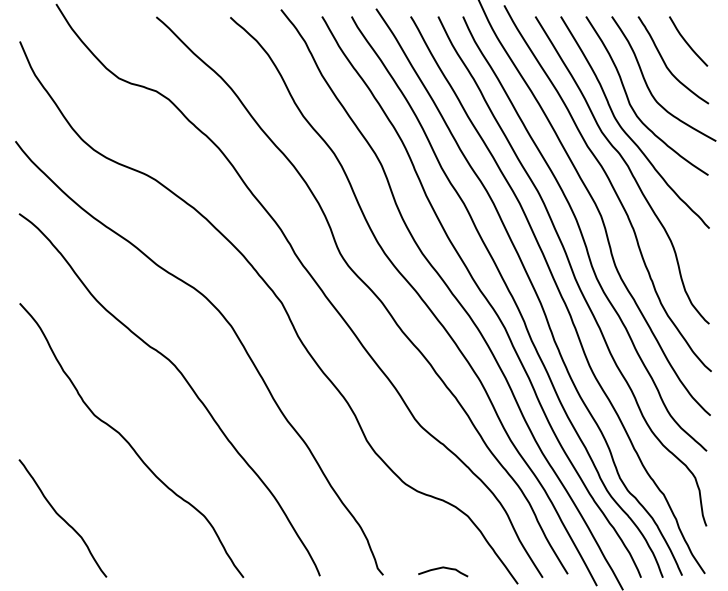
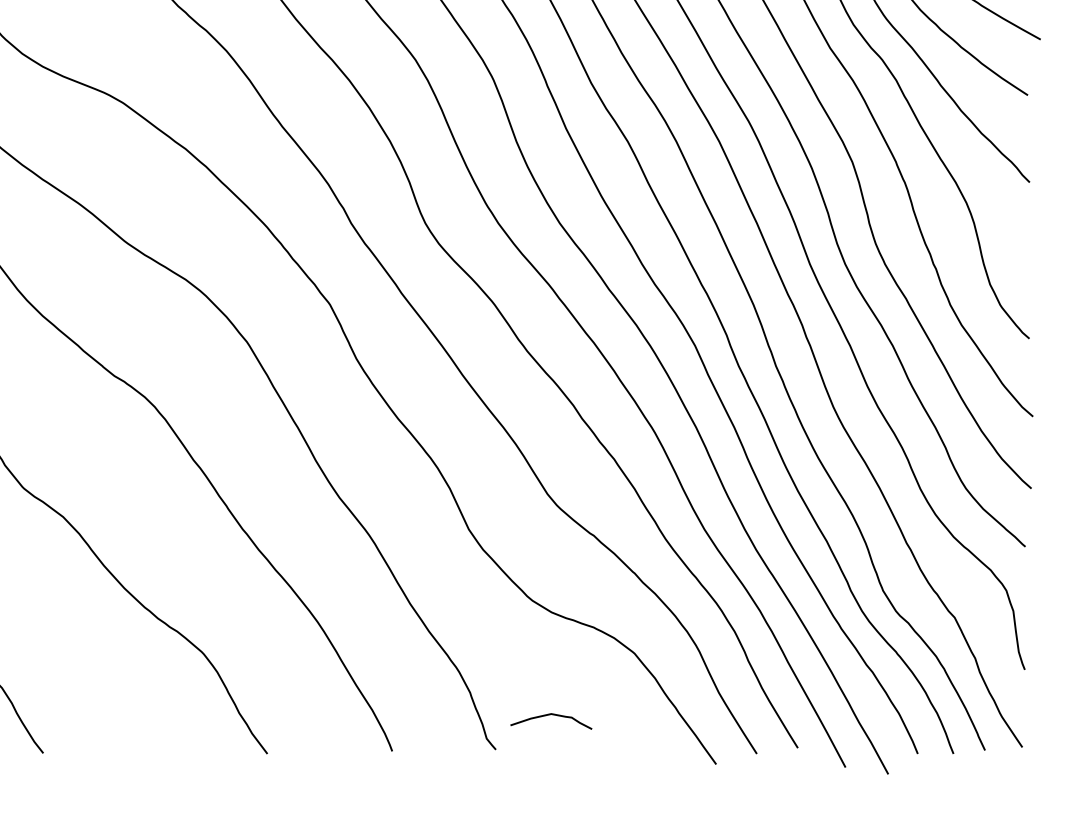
curve: (443, 568) -> (551, 715), moved

